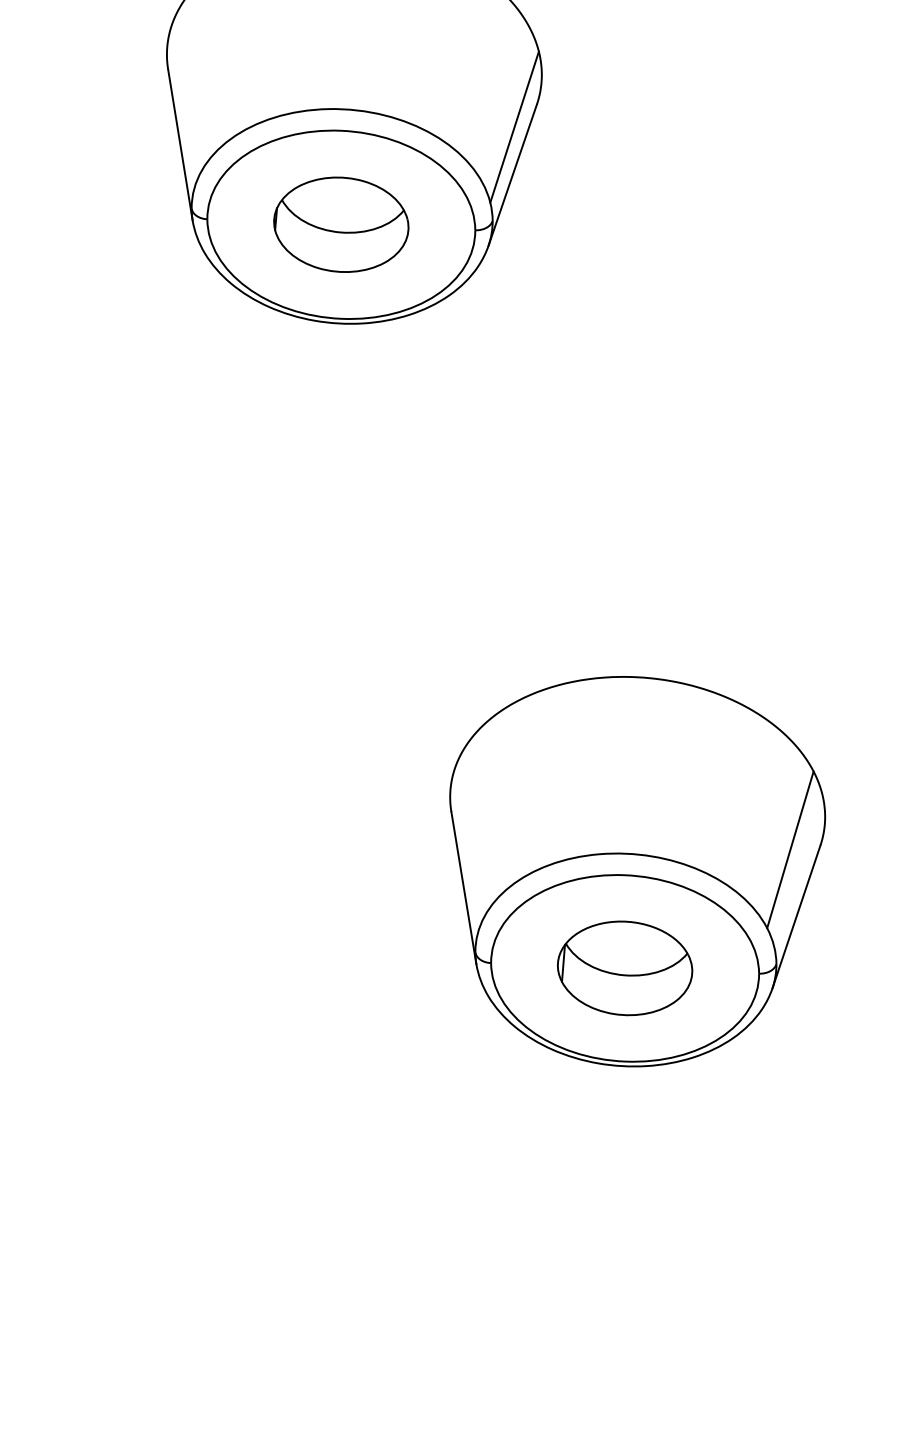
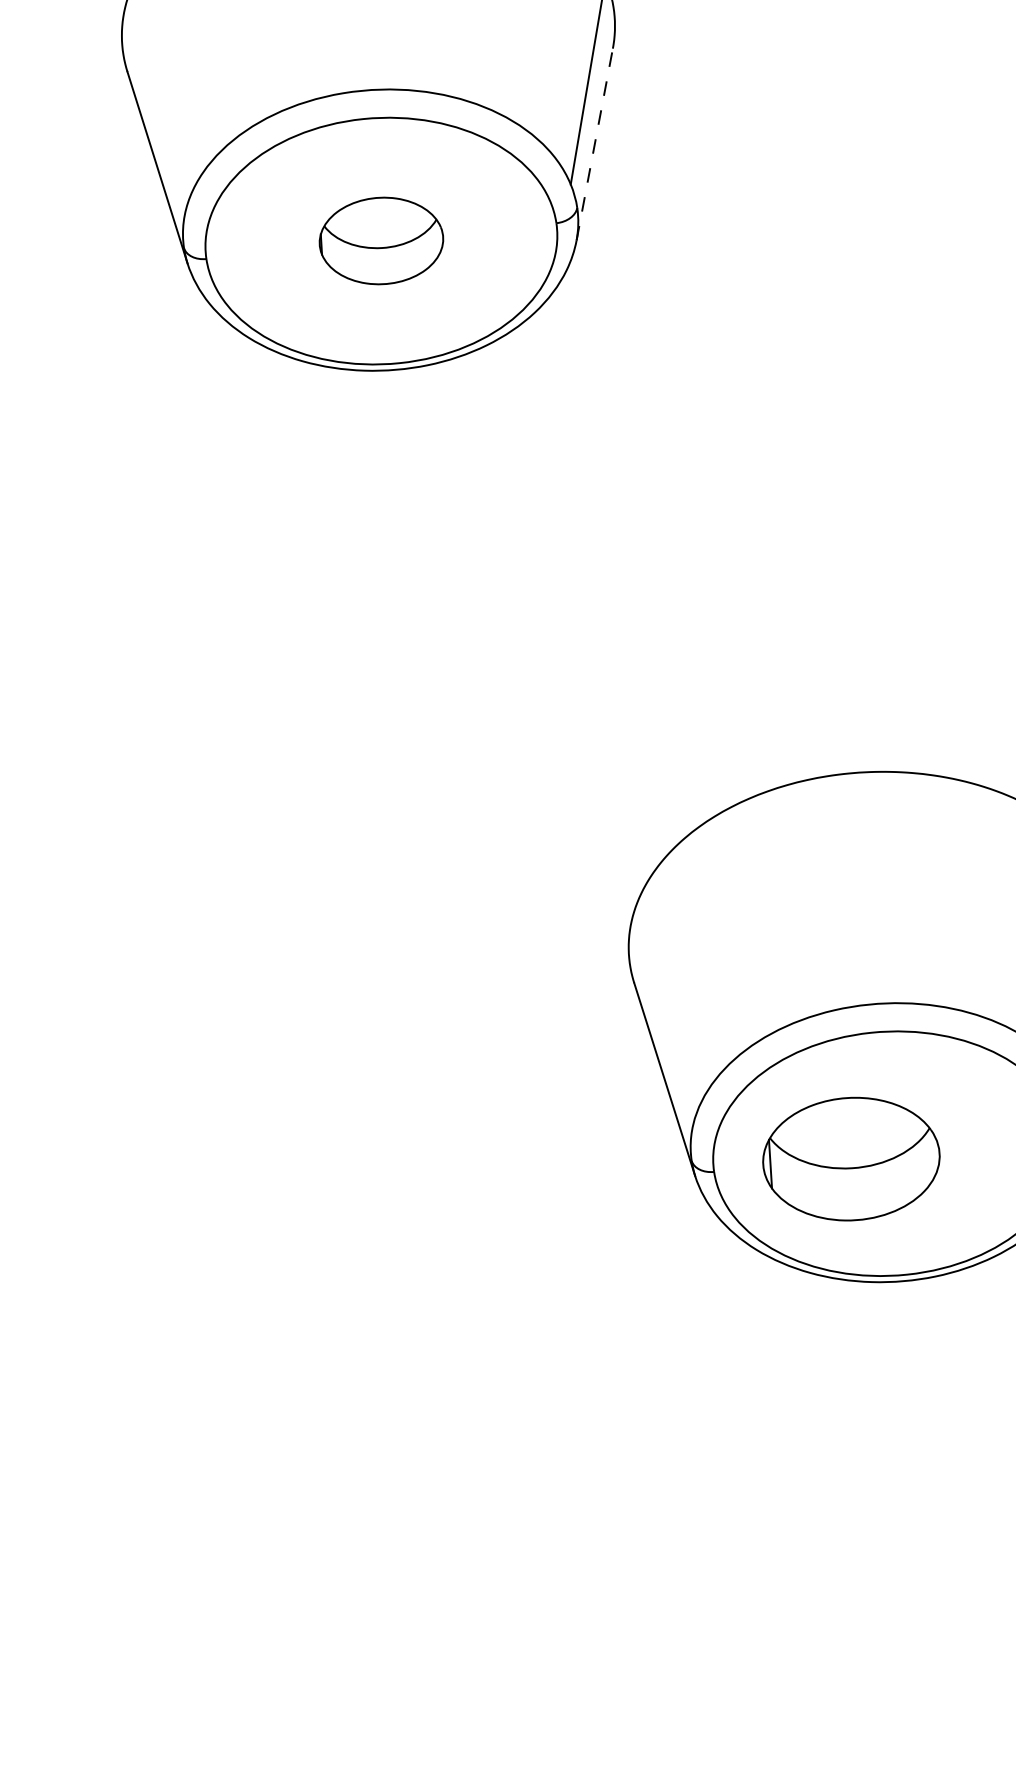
line: (512, 174) -> (594, 143), solid -> dashed
part: (341, 224) -> (381, 240), size x0.7
part: (625, 968) -> (851, 1159), moved

